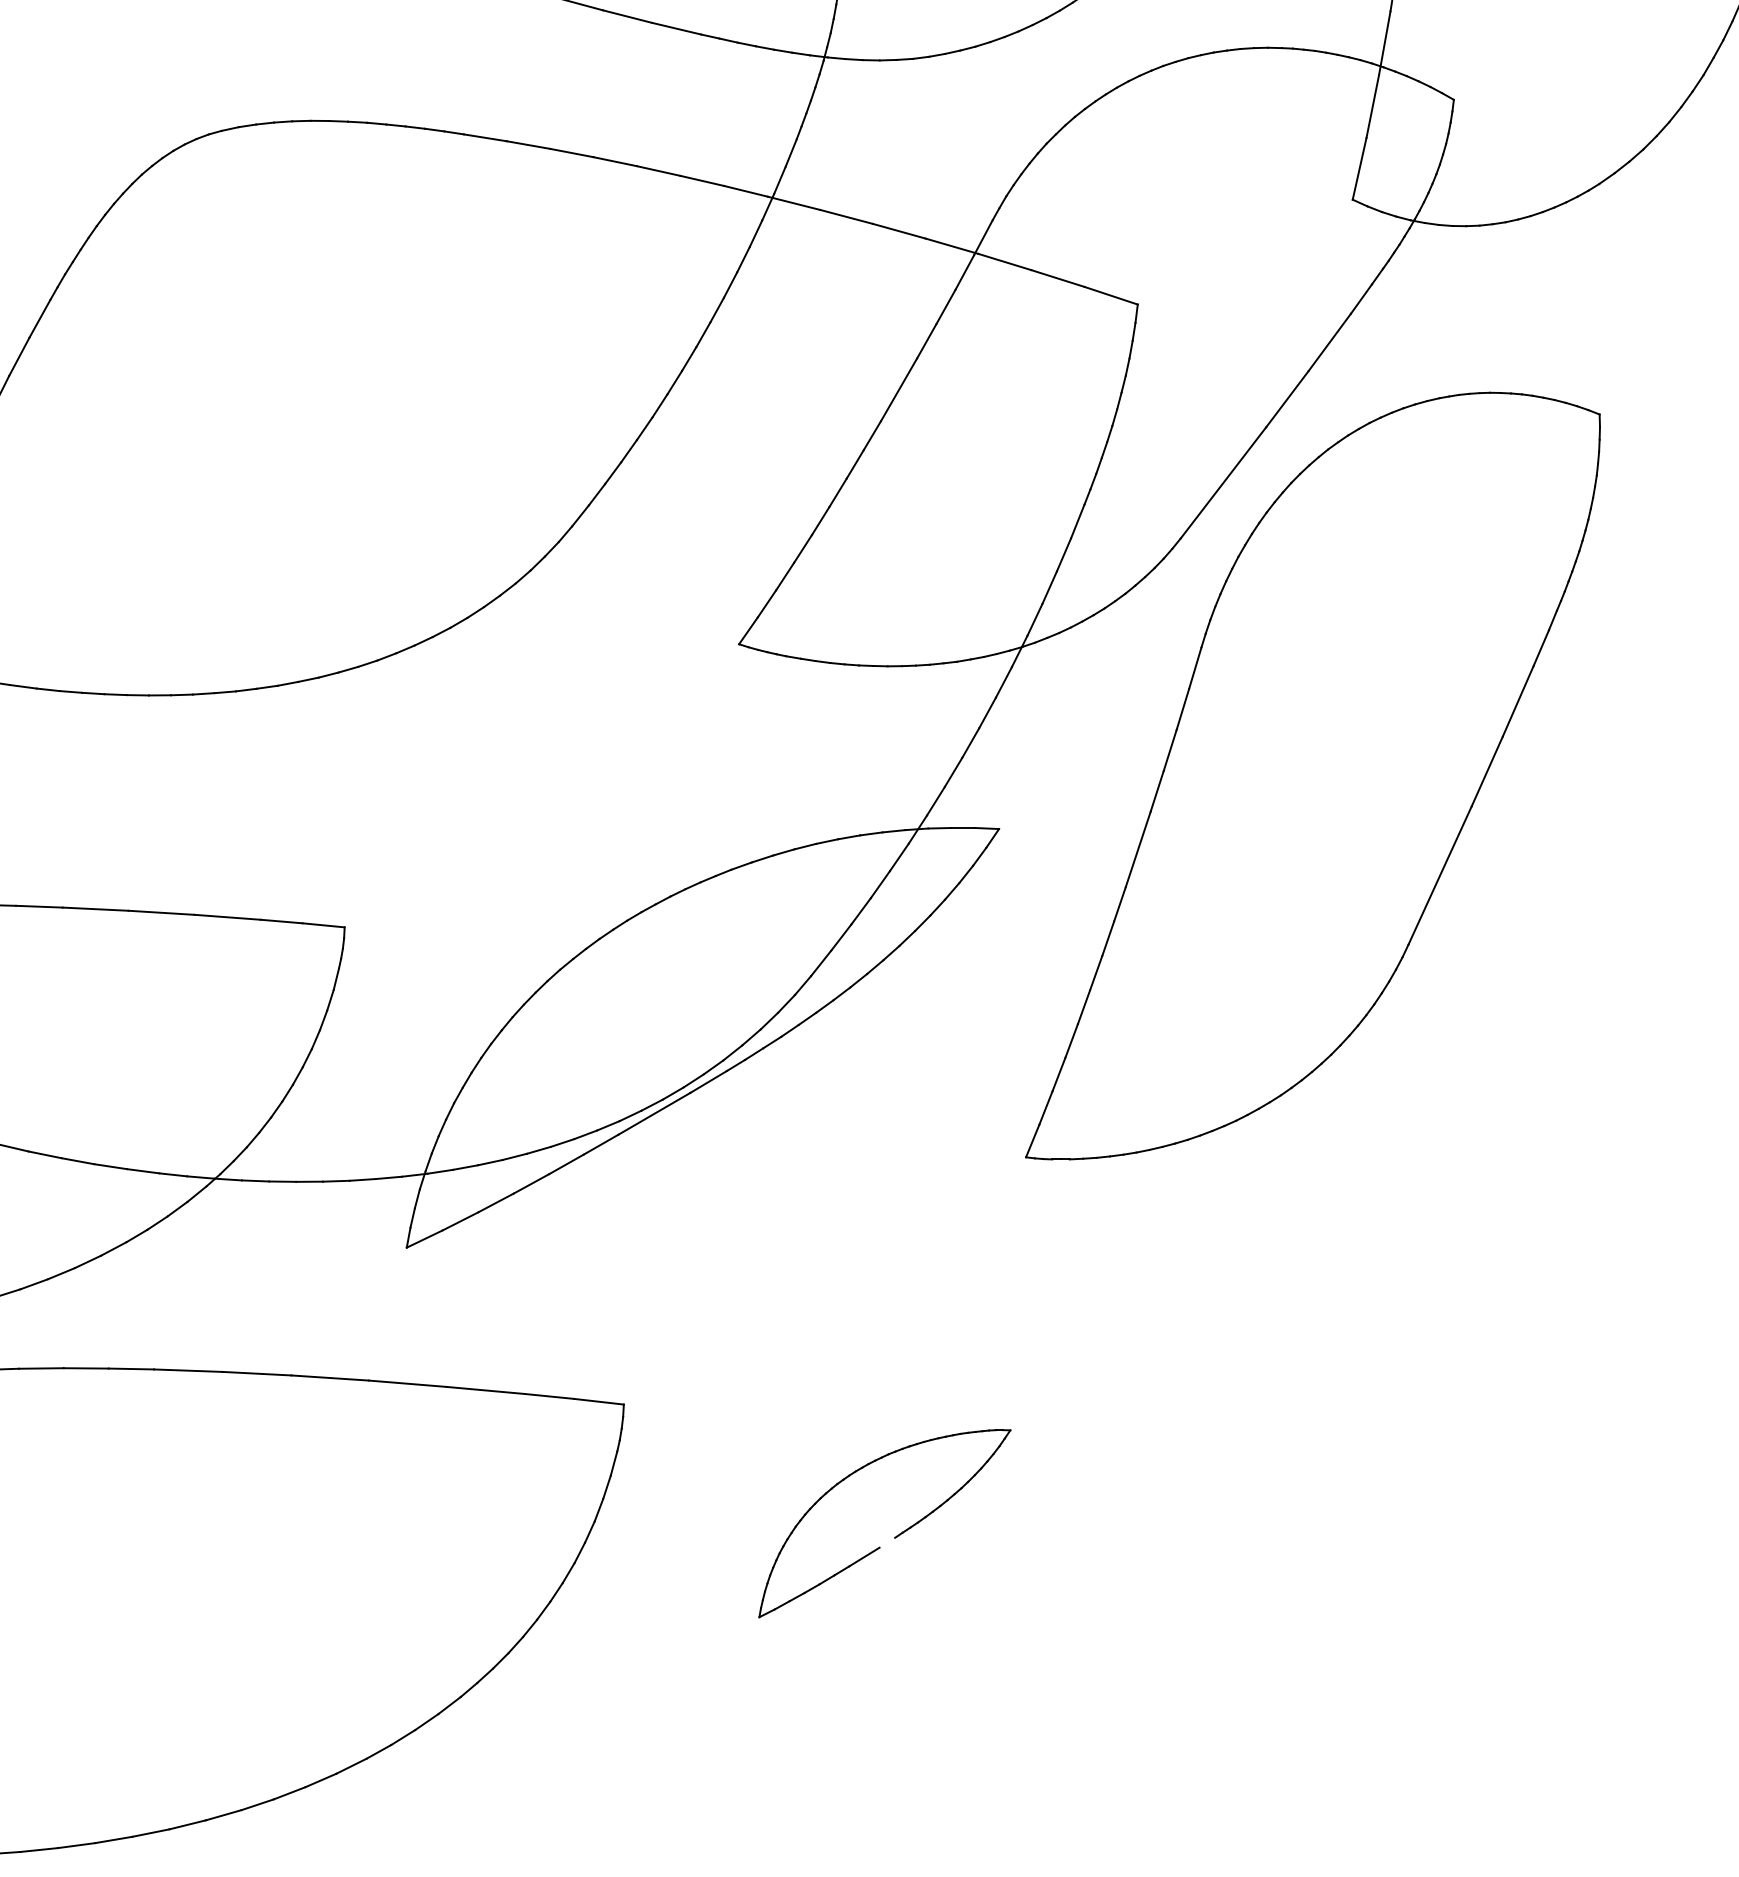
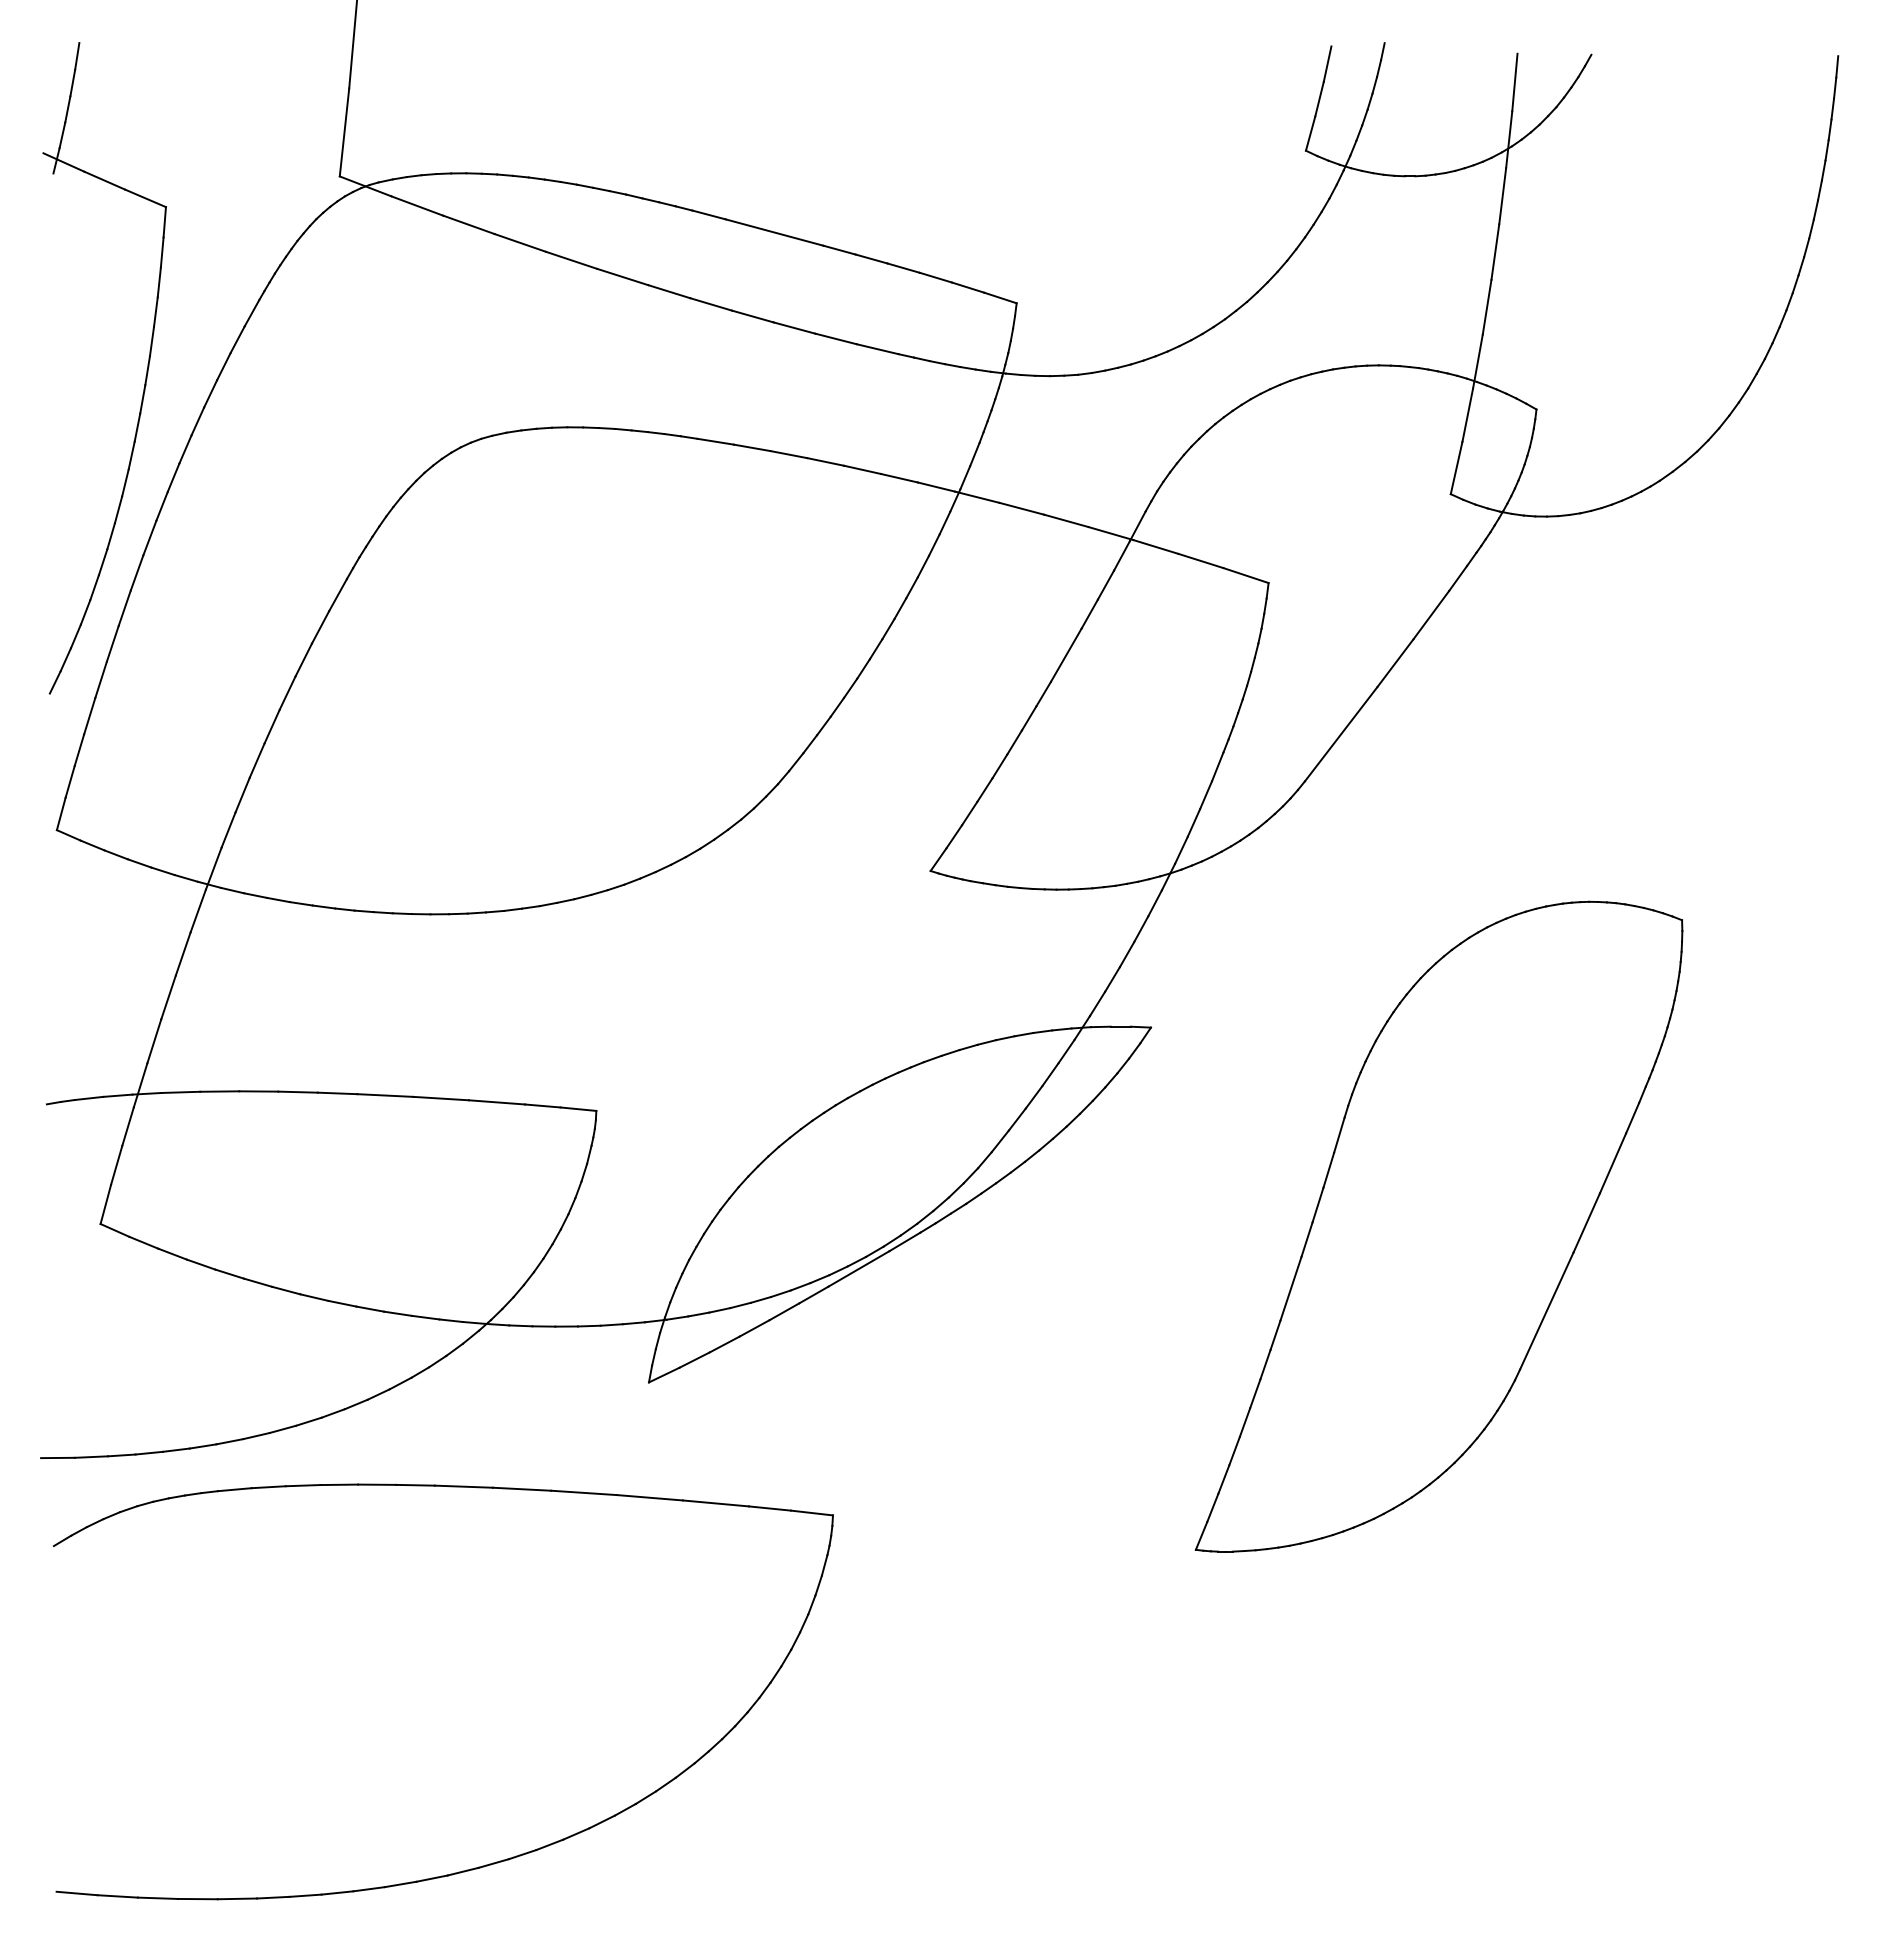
part: (1312, 775) -> (1438, 1226), moved
part: (895, 1535) -> (1063, 1626), removed

